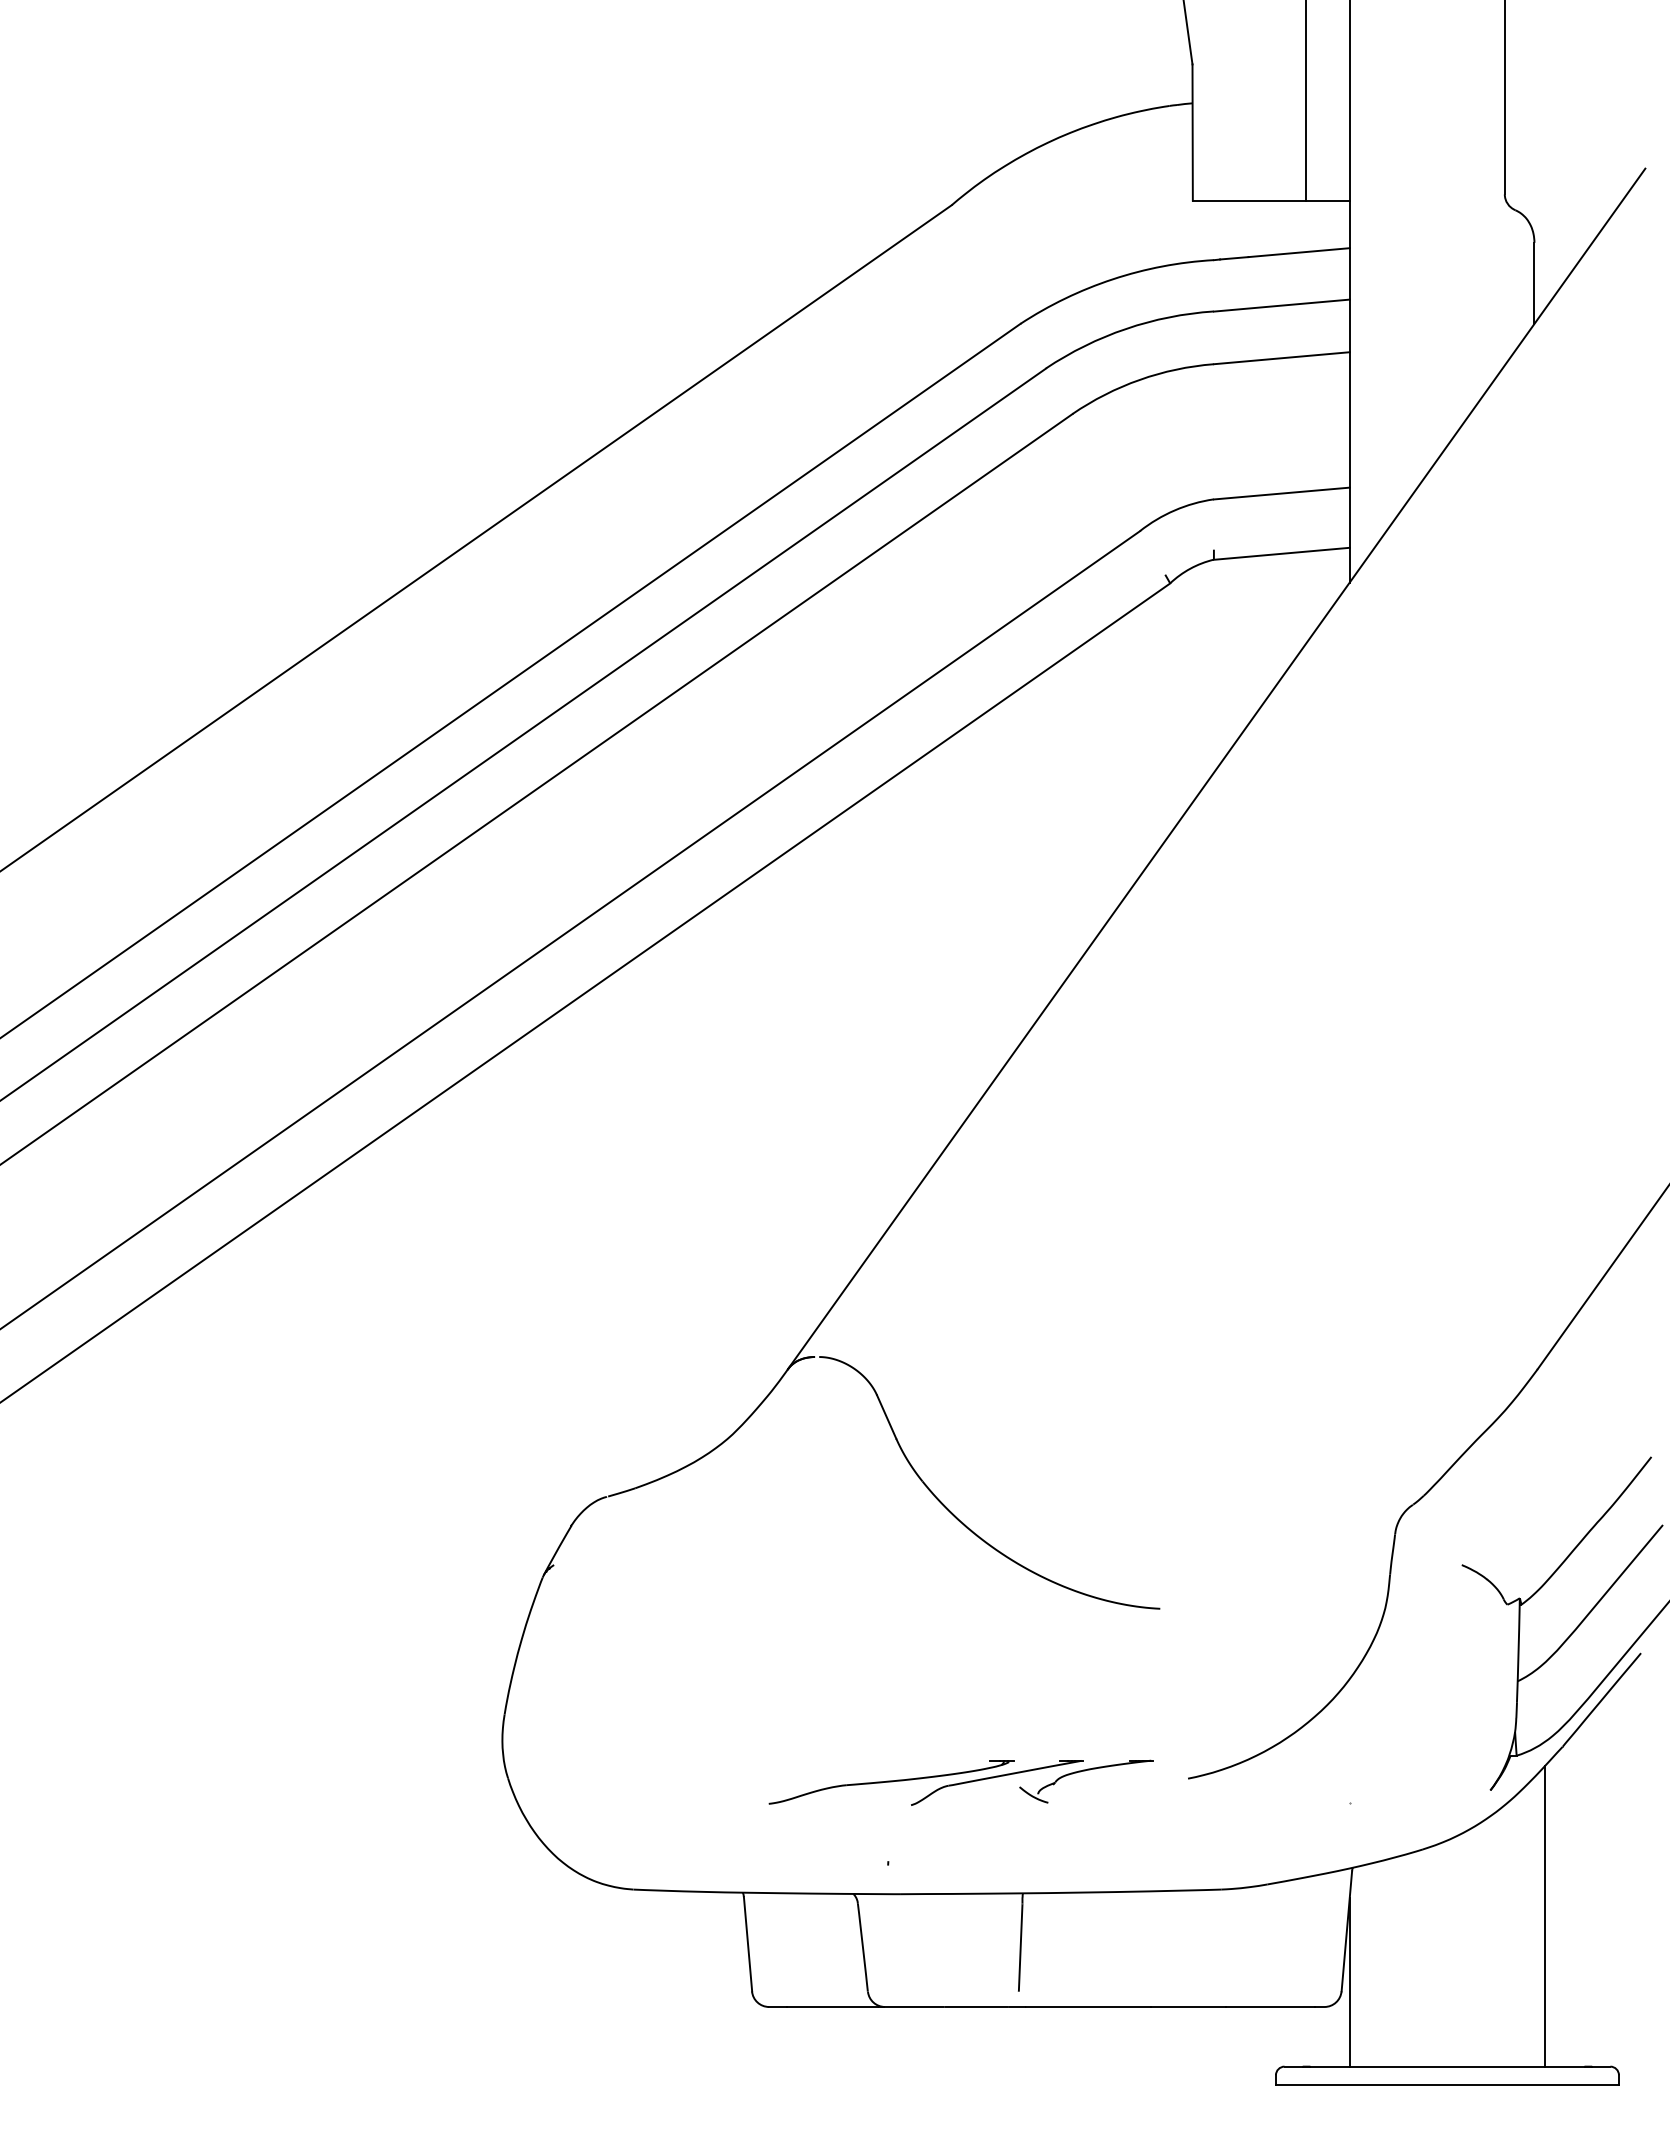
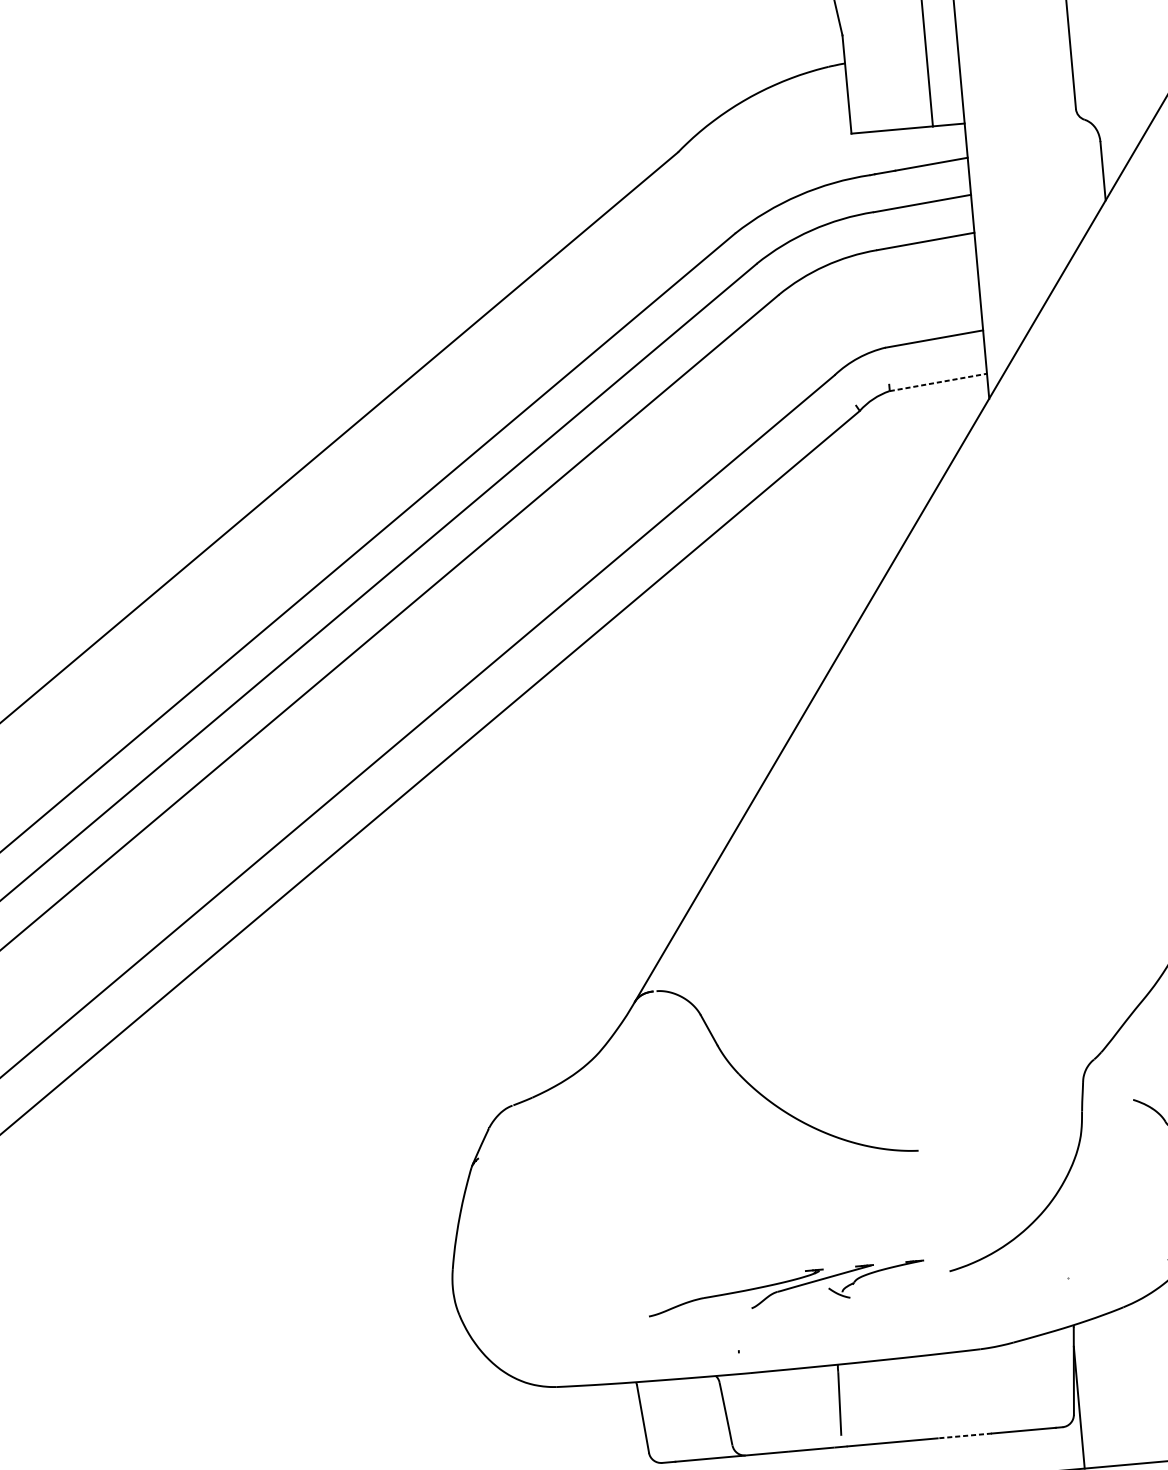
line: (1282, 553) -> (938, 382), solid -> dashed
line: (1188, 2006) -> (964, 1435), solid -> dashed

